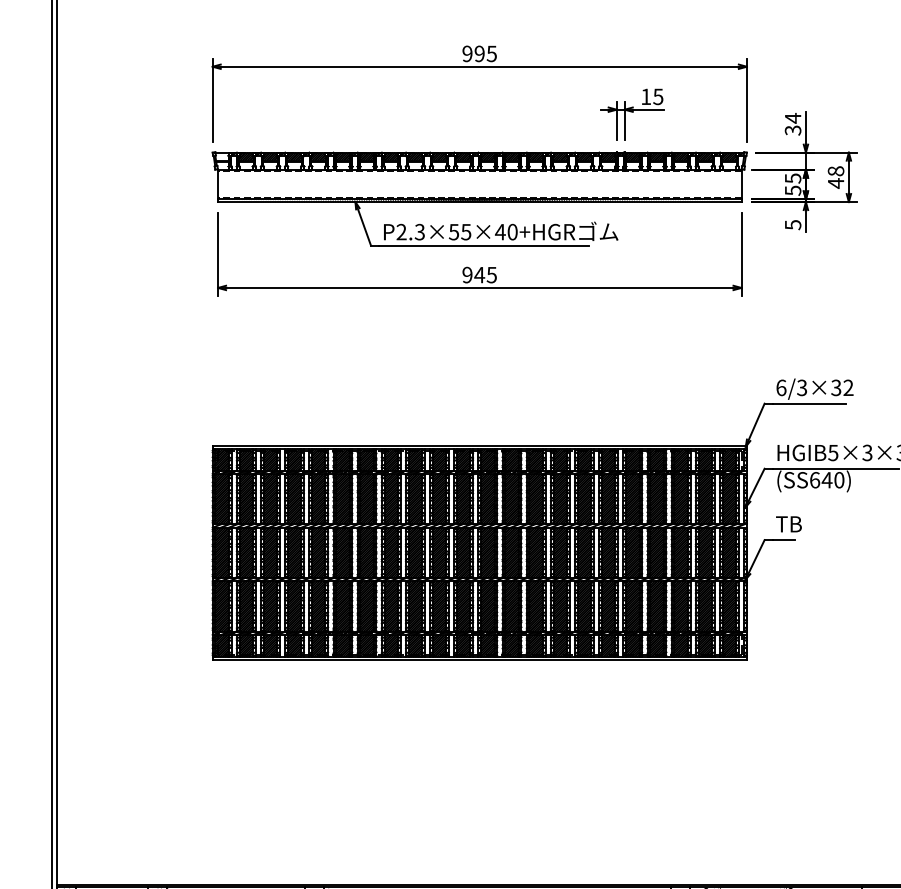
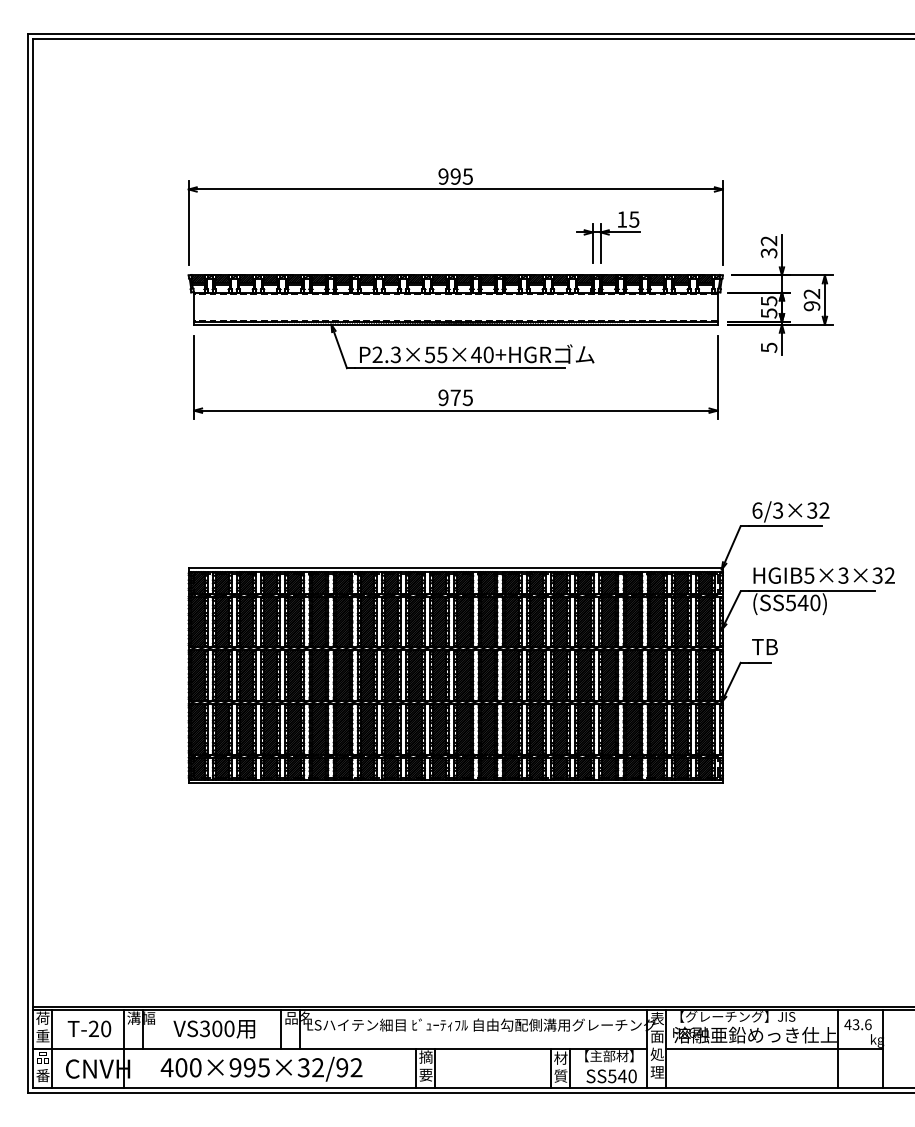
text: (792, 117) -> (768, 240), 34 -> 32
hatch: (222, 156) -> (198, 279), added
text: (835, 177) -> (811, 300), 48 -> 92
text: (479, 274) -> (455, 397), 945 -> 975
text: (814, 479) -> (790, 602), (SS640) -> (SS540)

